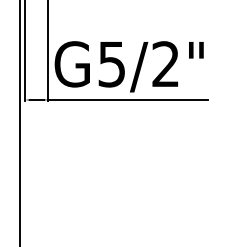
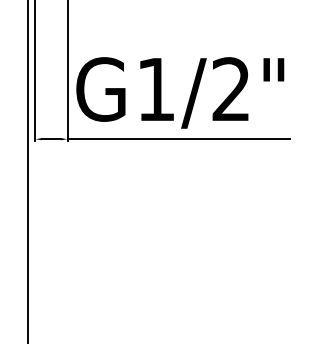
text: (111, 64) -> (155, 89), G5/2" -> G1/2"

